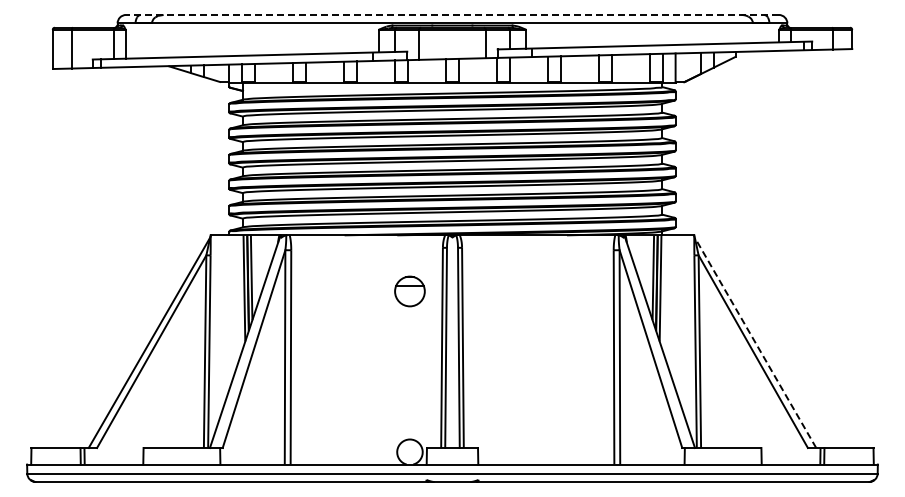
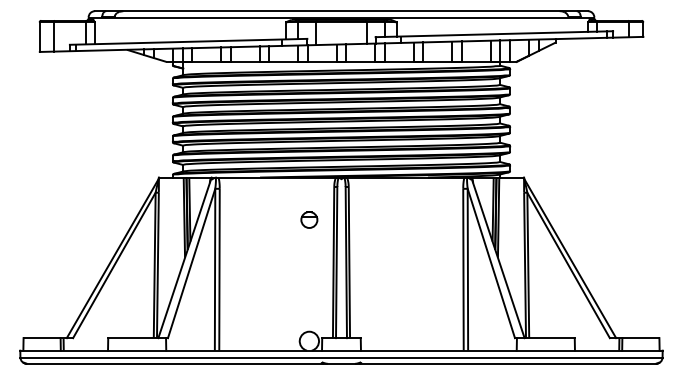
line: (452, 14) -> (341, 10), dashed -> solid
part: (409, 291) -> (309, 219), size x0.71
line: (755, 342) -> (570, 258), dashed -> solid

